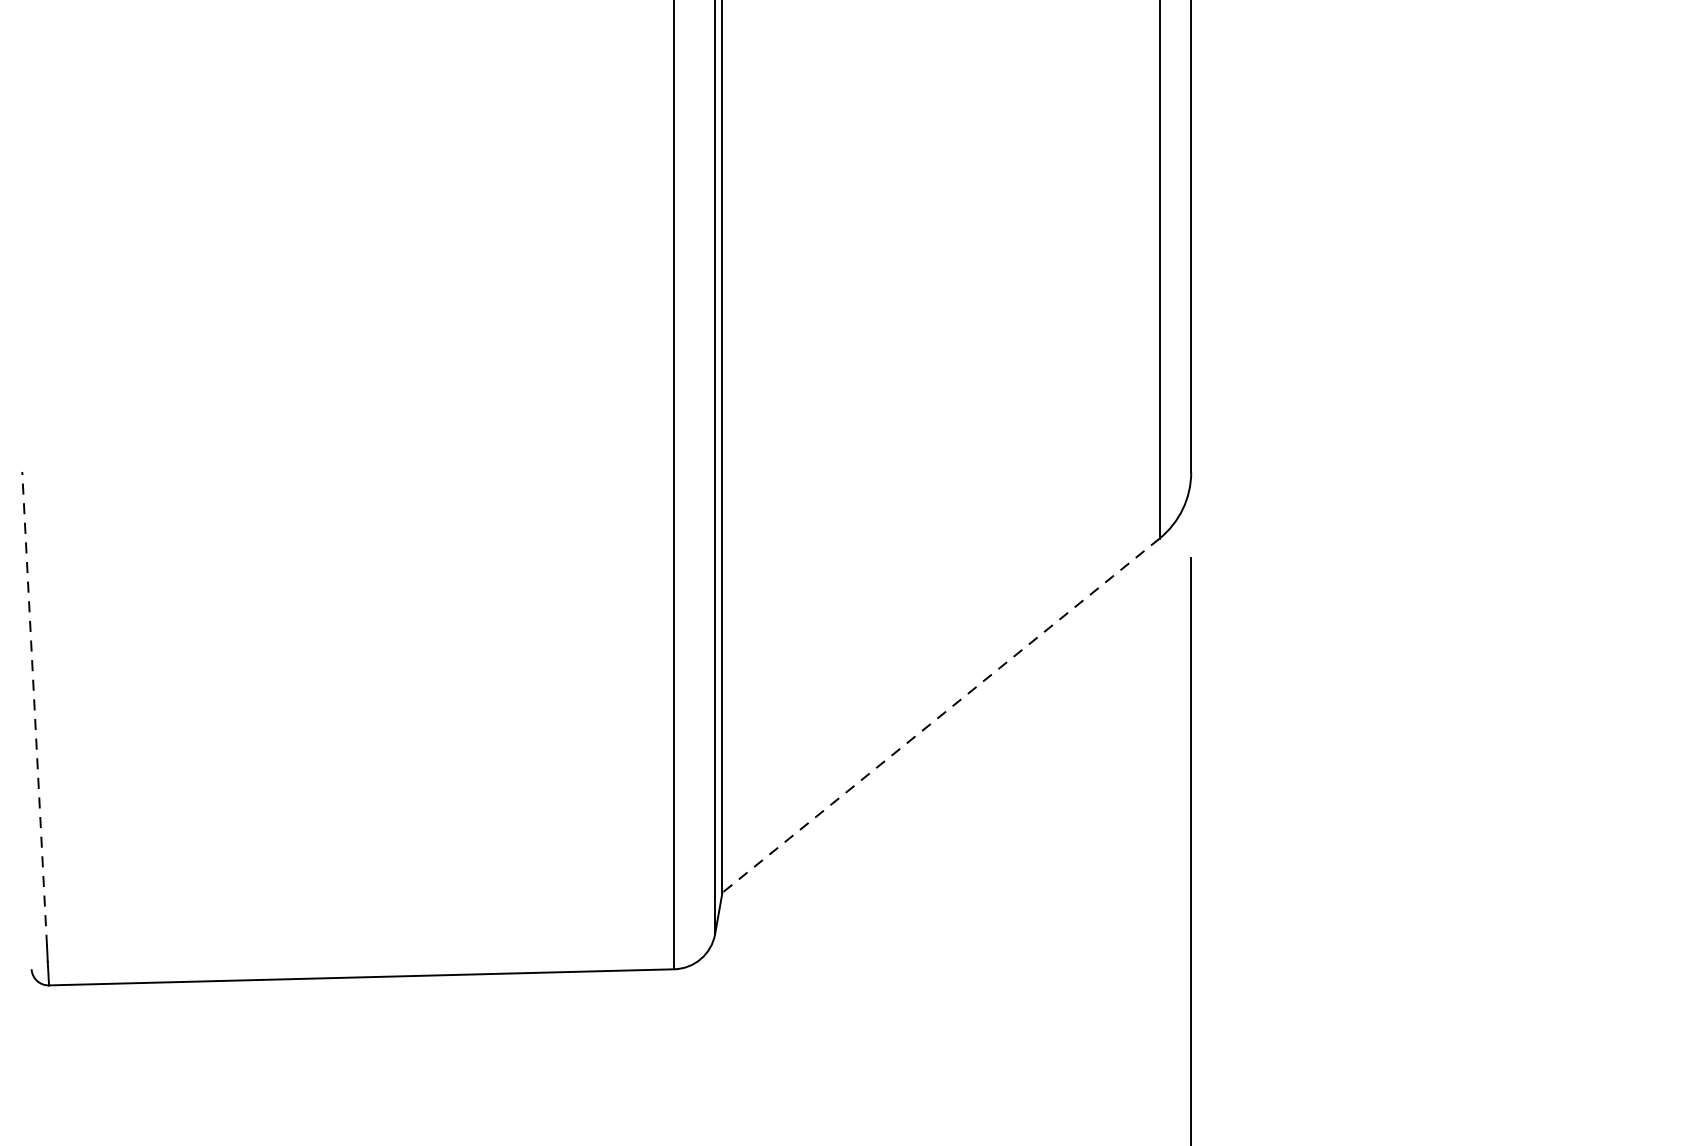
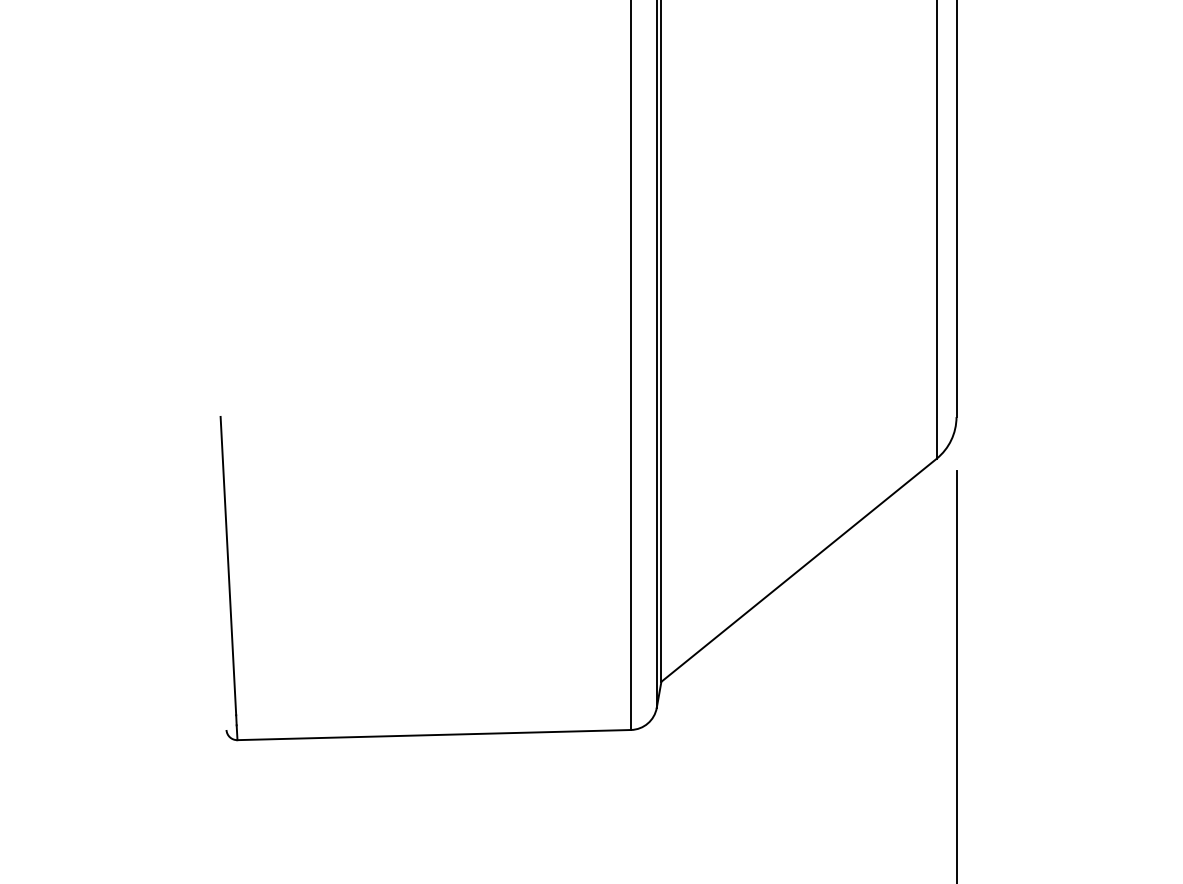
line: (34, 707) -> (228, 565), dashed -> solid
line: (940, 715) -> (798, 570), dashed -> solid

